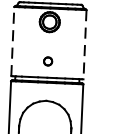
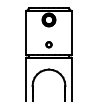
line: (13, 42) -> (26, 33), dashed -> solid
line: (84, 45) -> (71, 33), dashed -> solid

